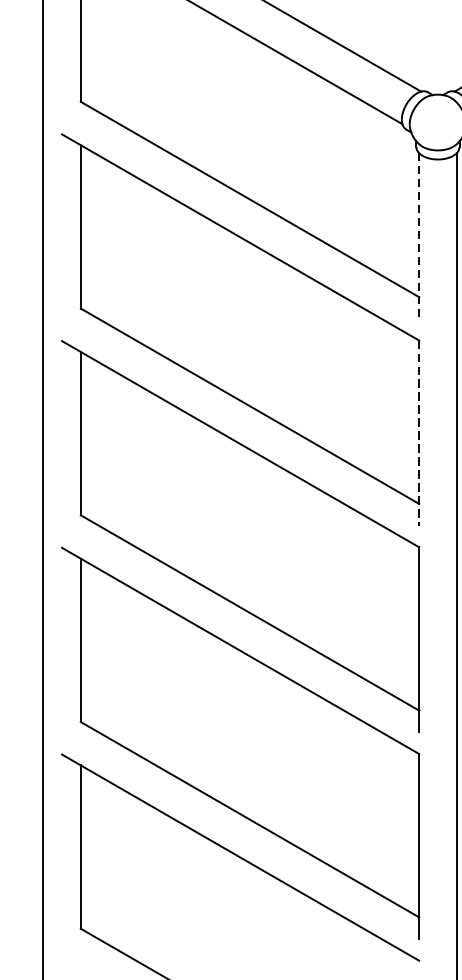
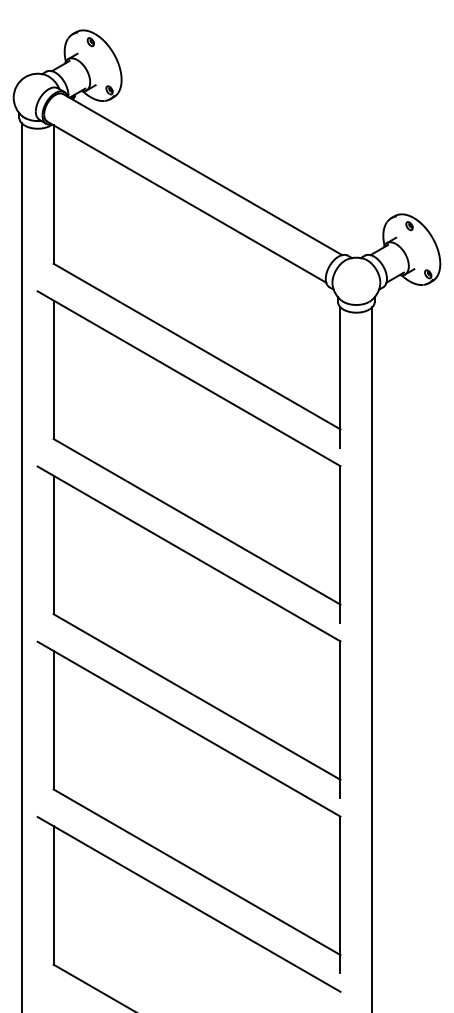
line: (419, 237) -> (340, 378), dashed -> solid
line: (419, 434) -> (340, 545), dashed -> solid

